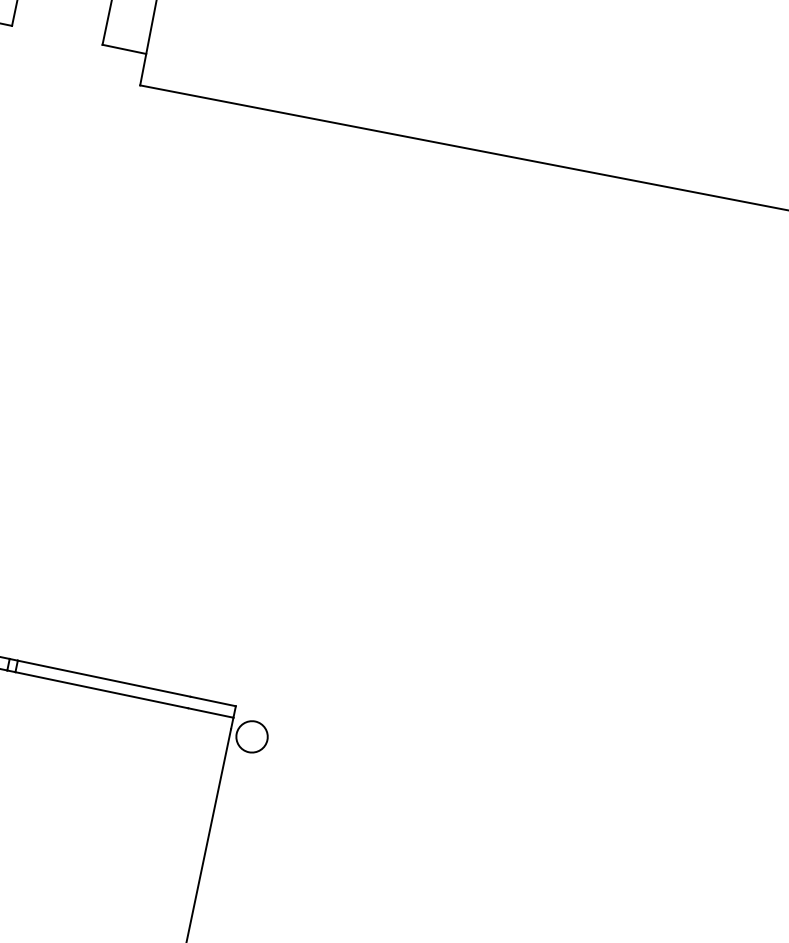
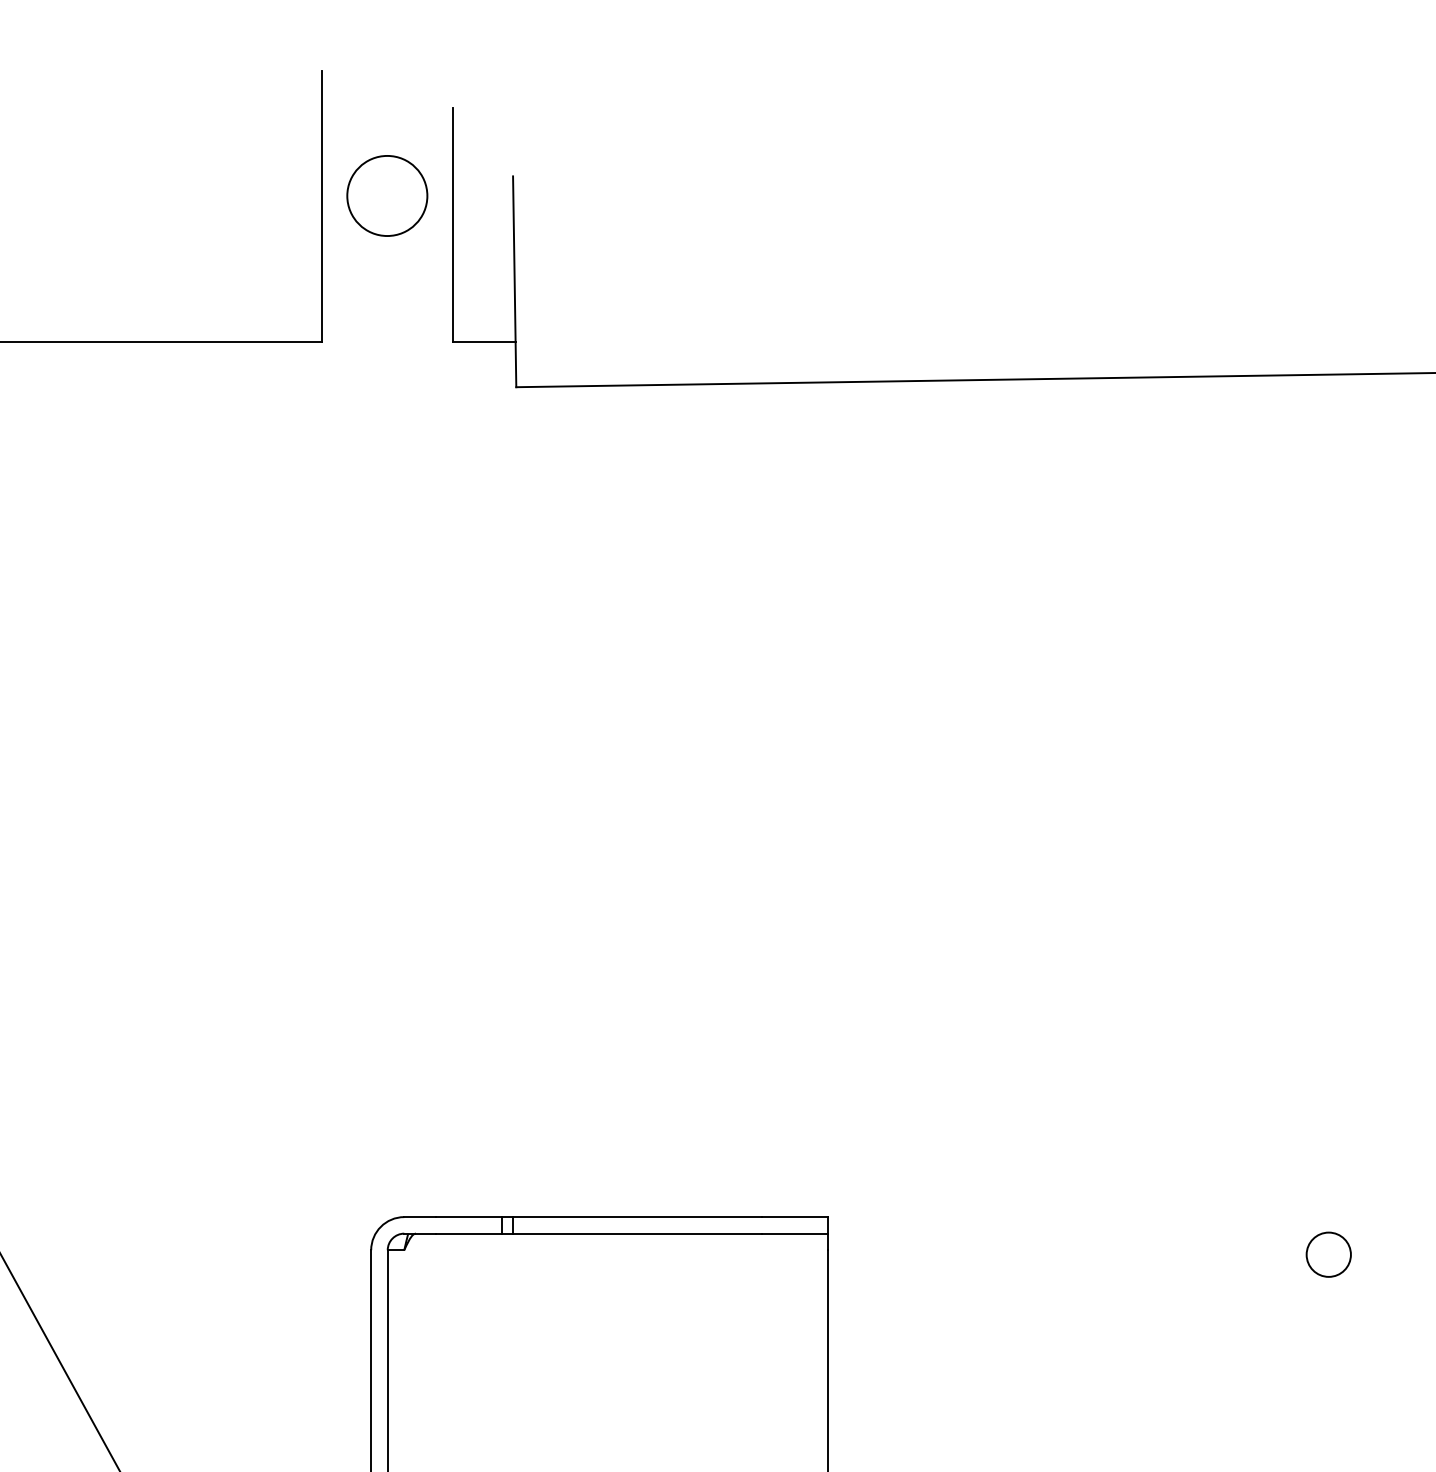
circle: (251, 736) -> (1328, 1254), moved

